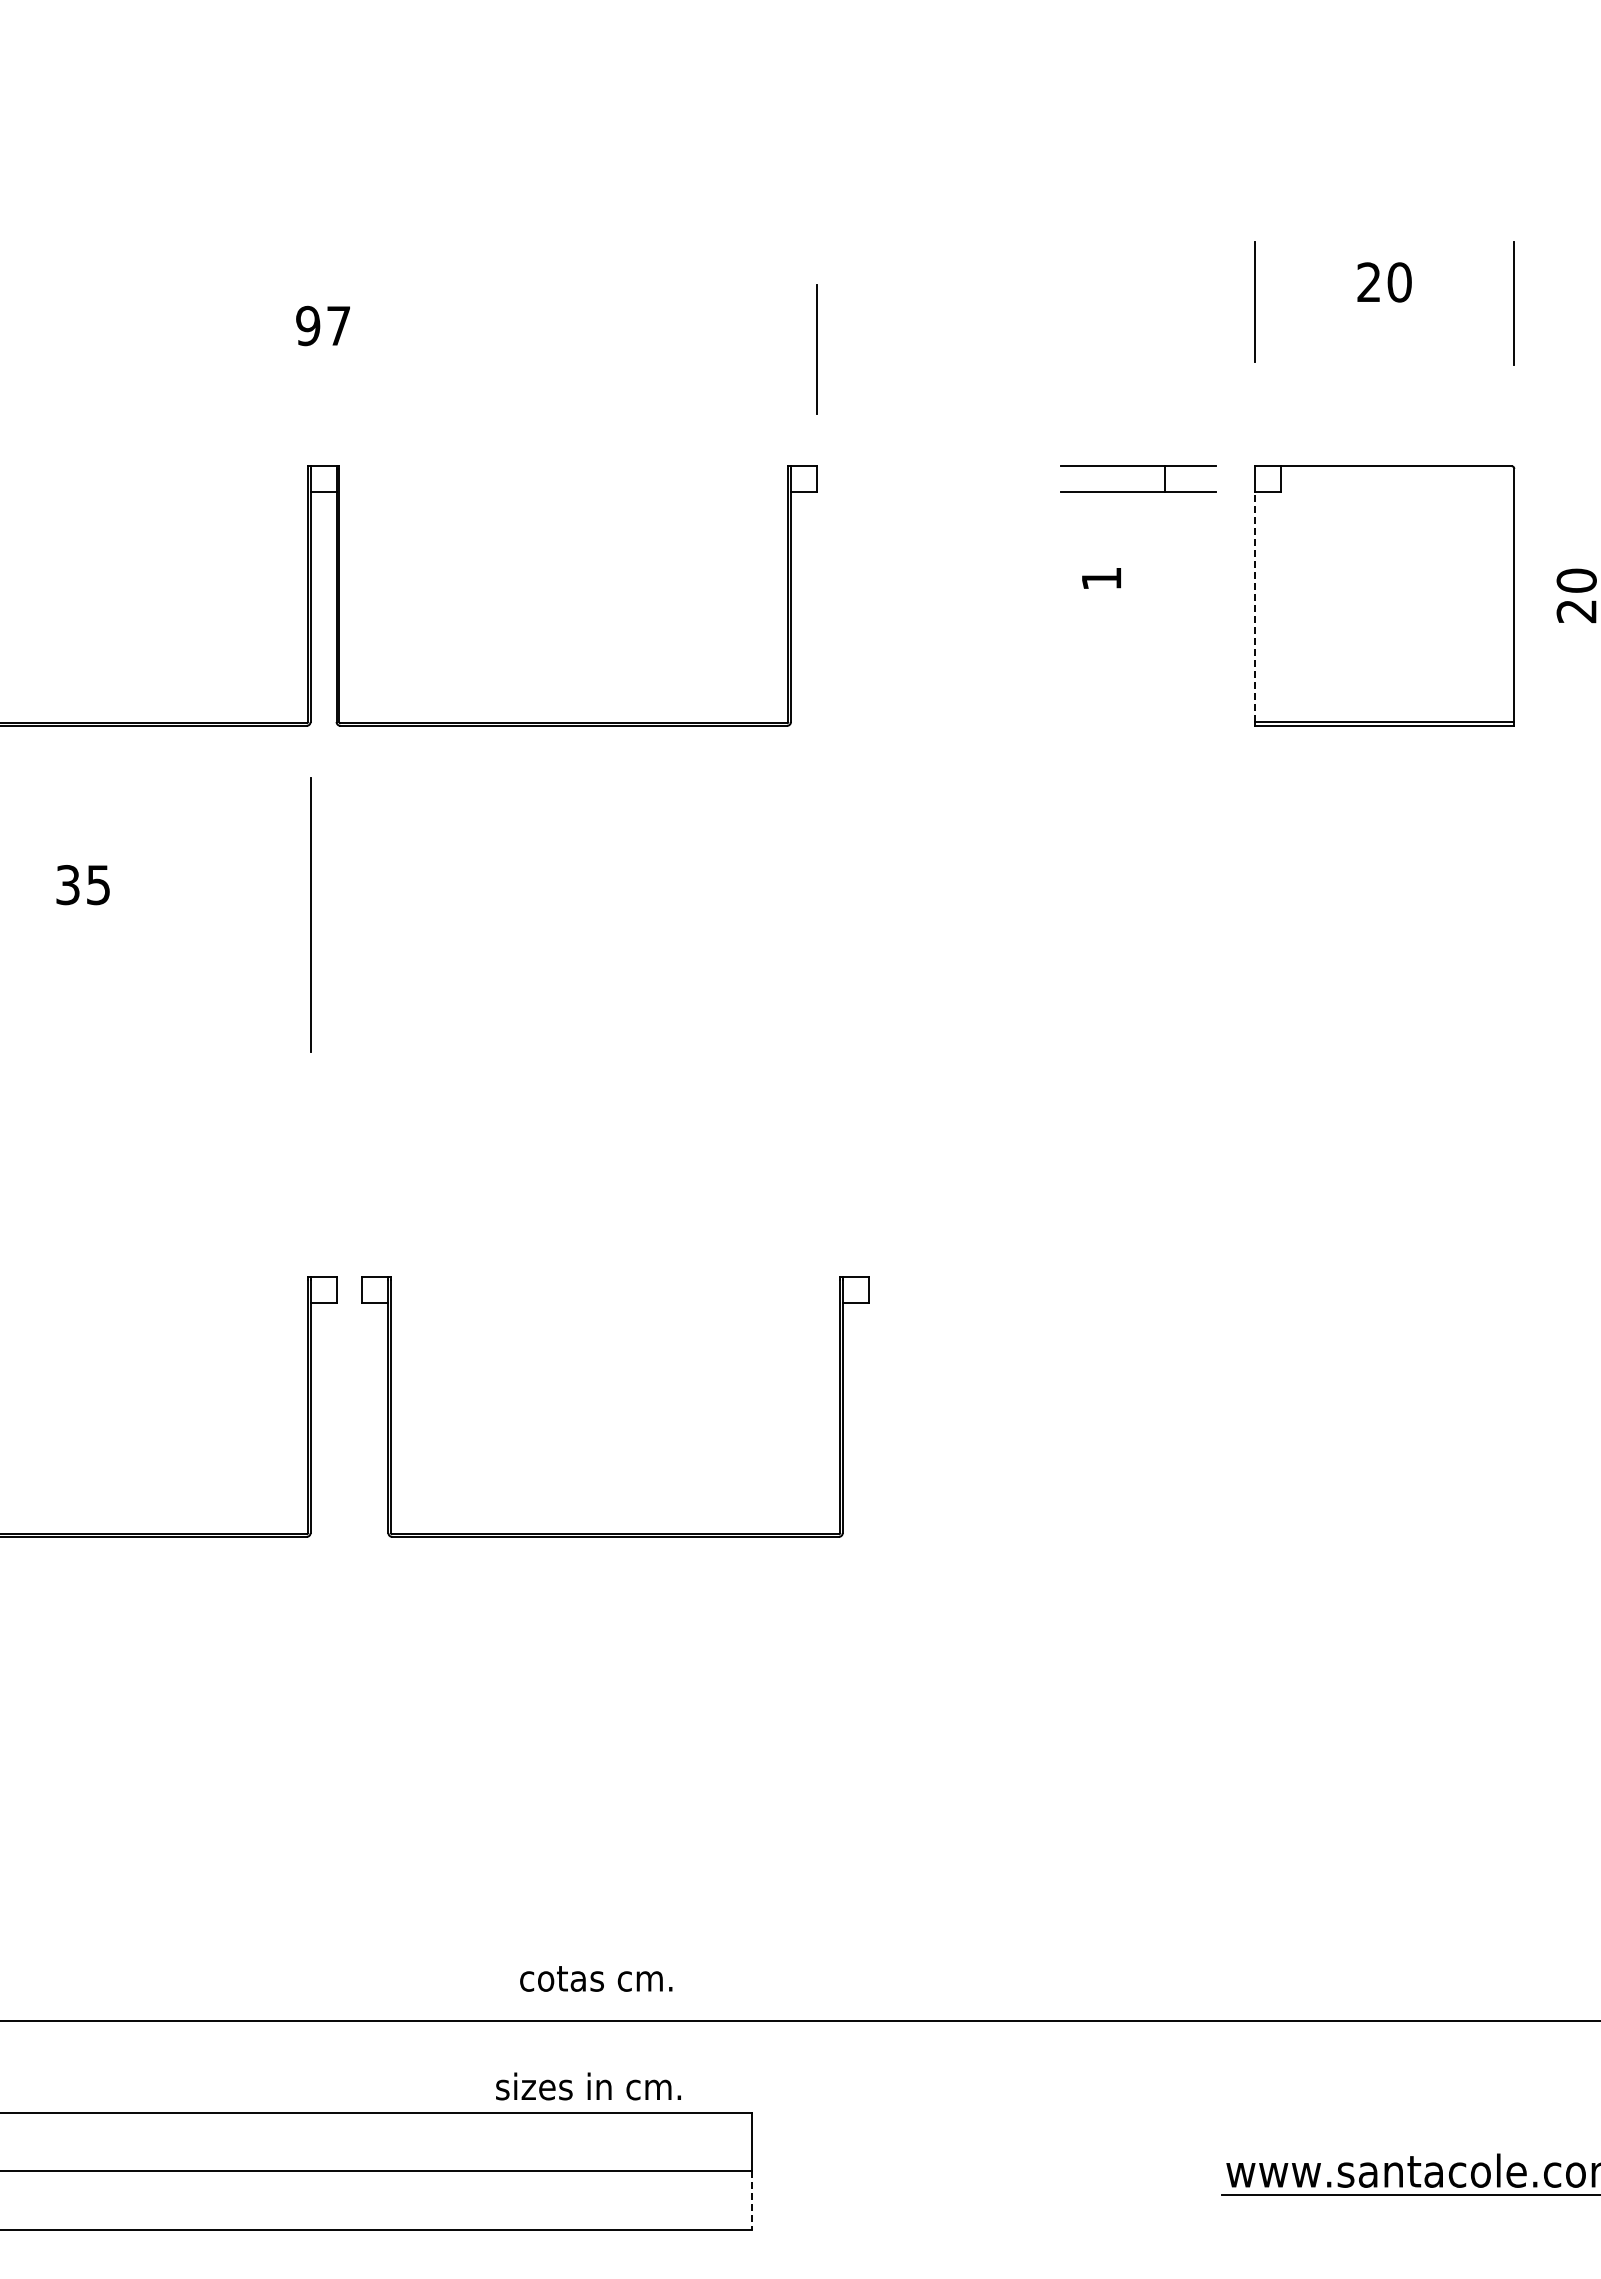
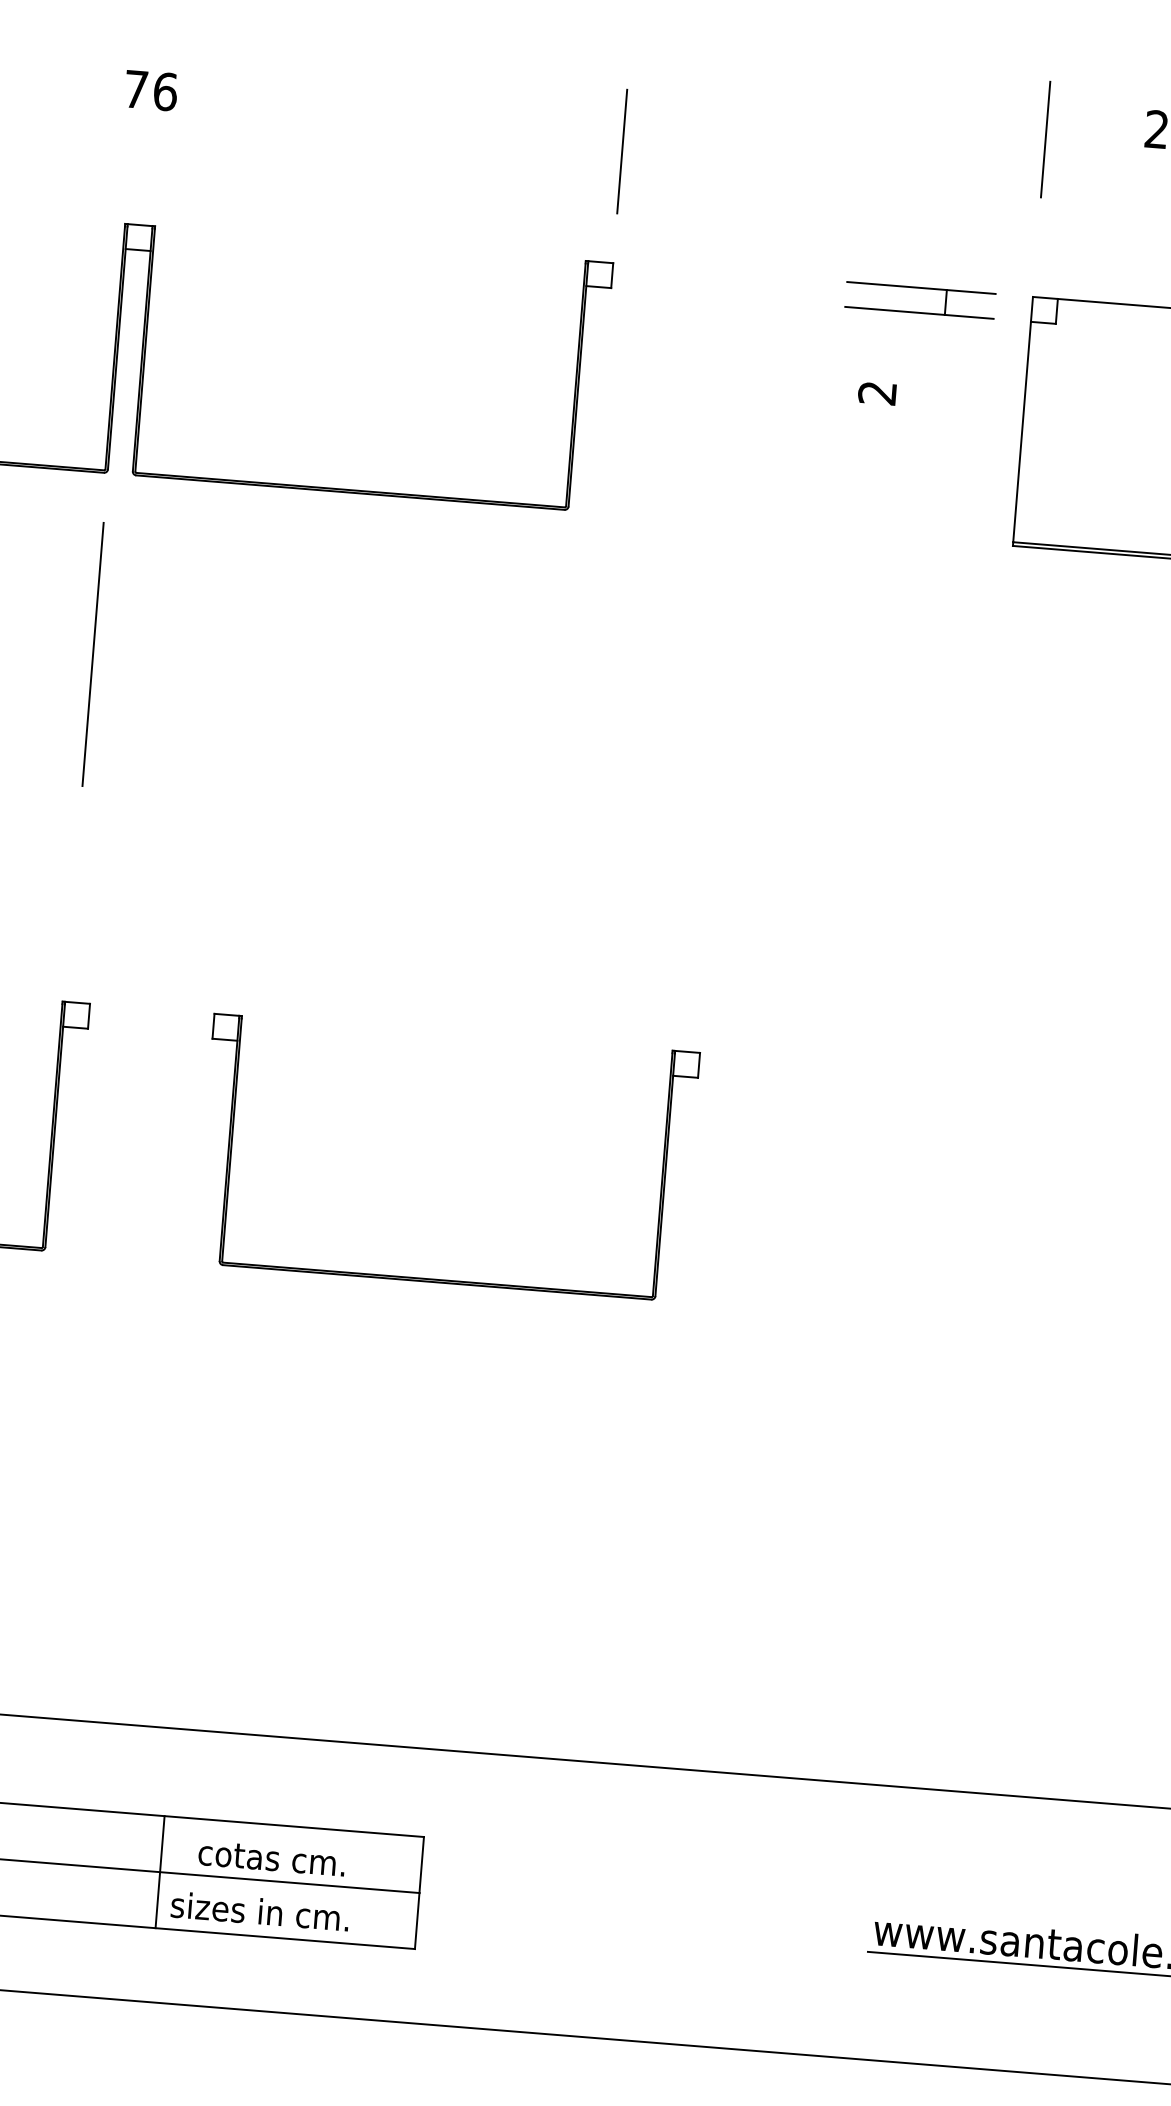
text: (323, 325) -> (150, 90), 97 -> 76
text: (1101, 579) -> (877, 393), 1 -> 2
line: (1254, 607) -> (1021, 432), dashed -> solid
part: (615, 1533) -> (437, 1279), moved
text: (596, 1978) -> (272, 1858), moved
text: (588, 2086) -> (260, 1911), moved
line: (481, 2170) -> (160, 1871), added
line: (752, 2200) -> (417, 1921), dashed -> solid

